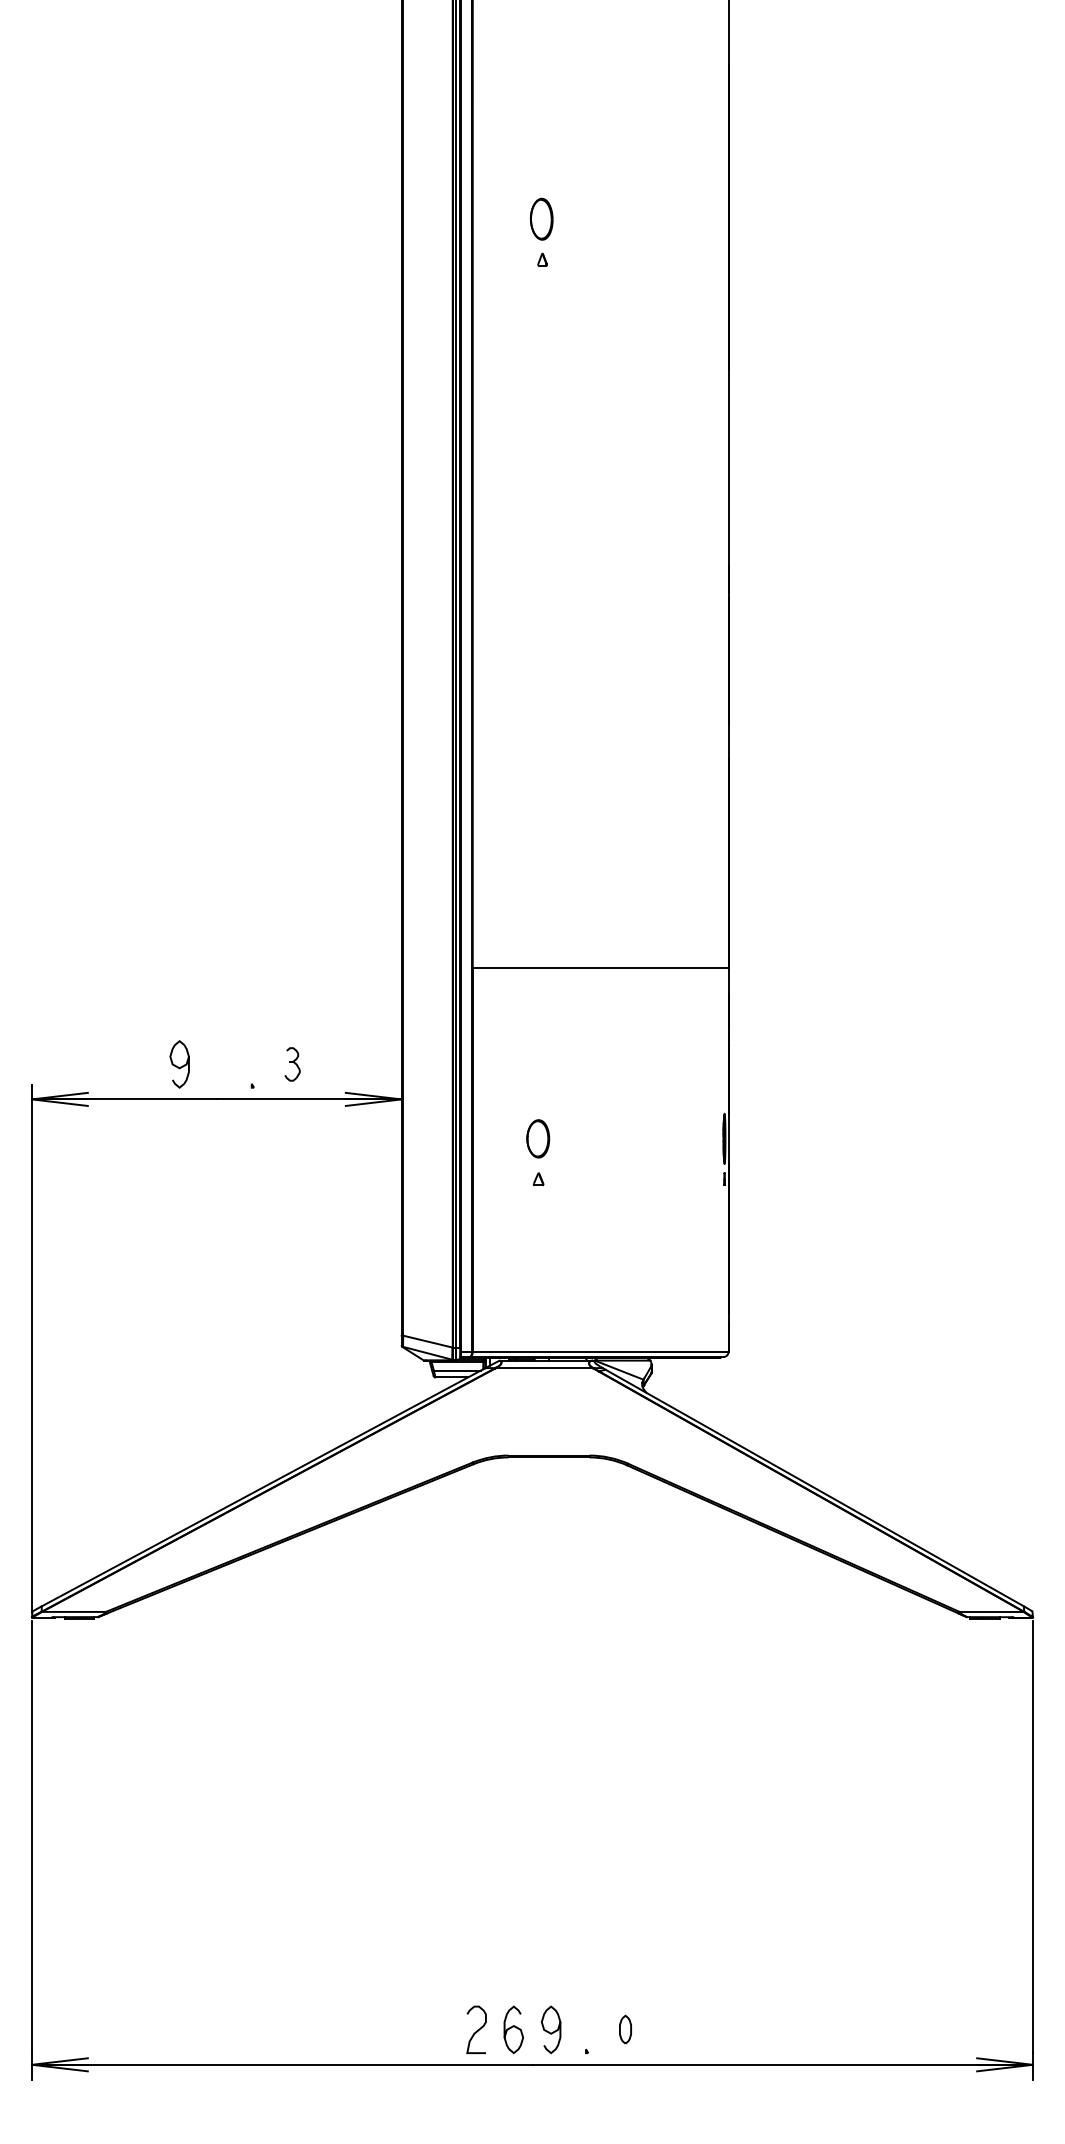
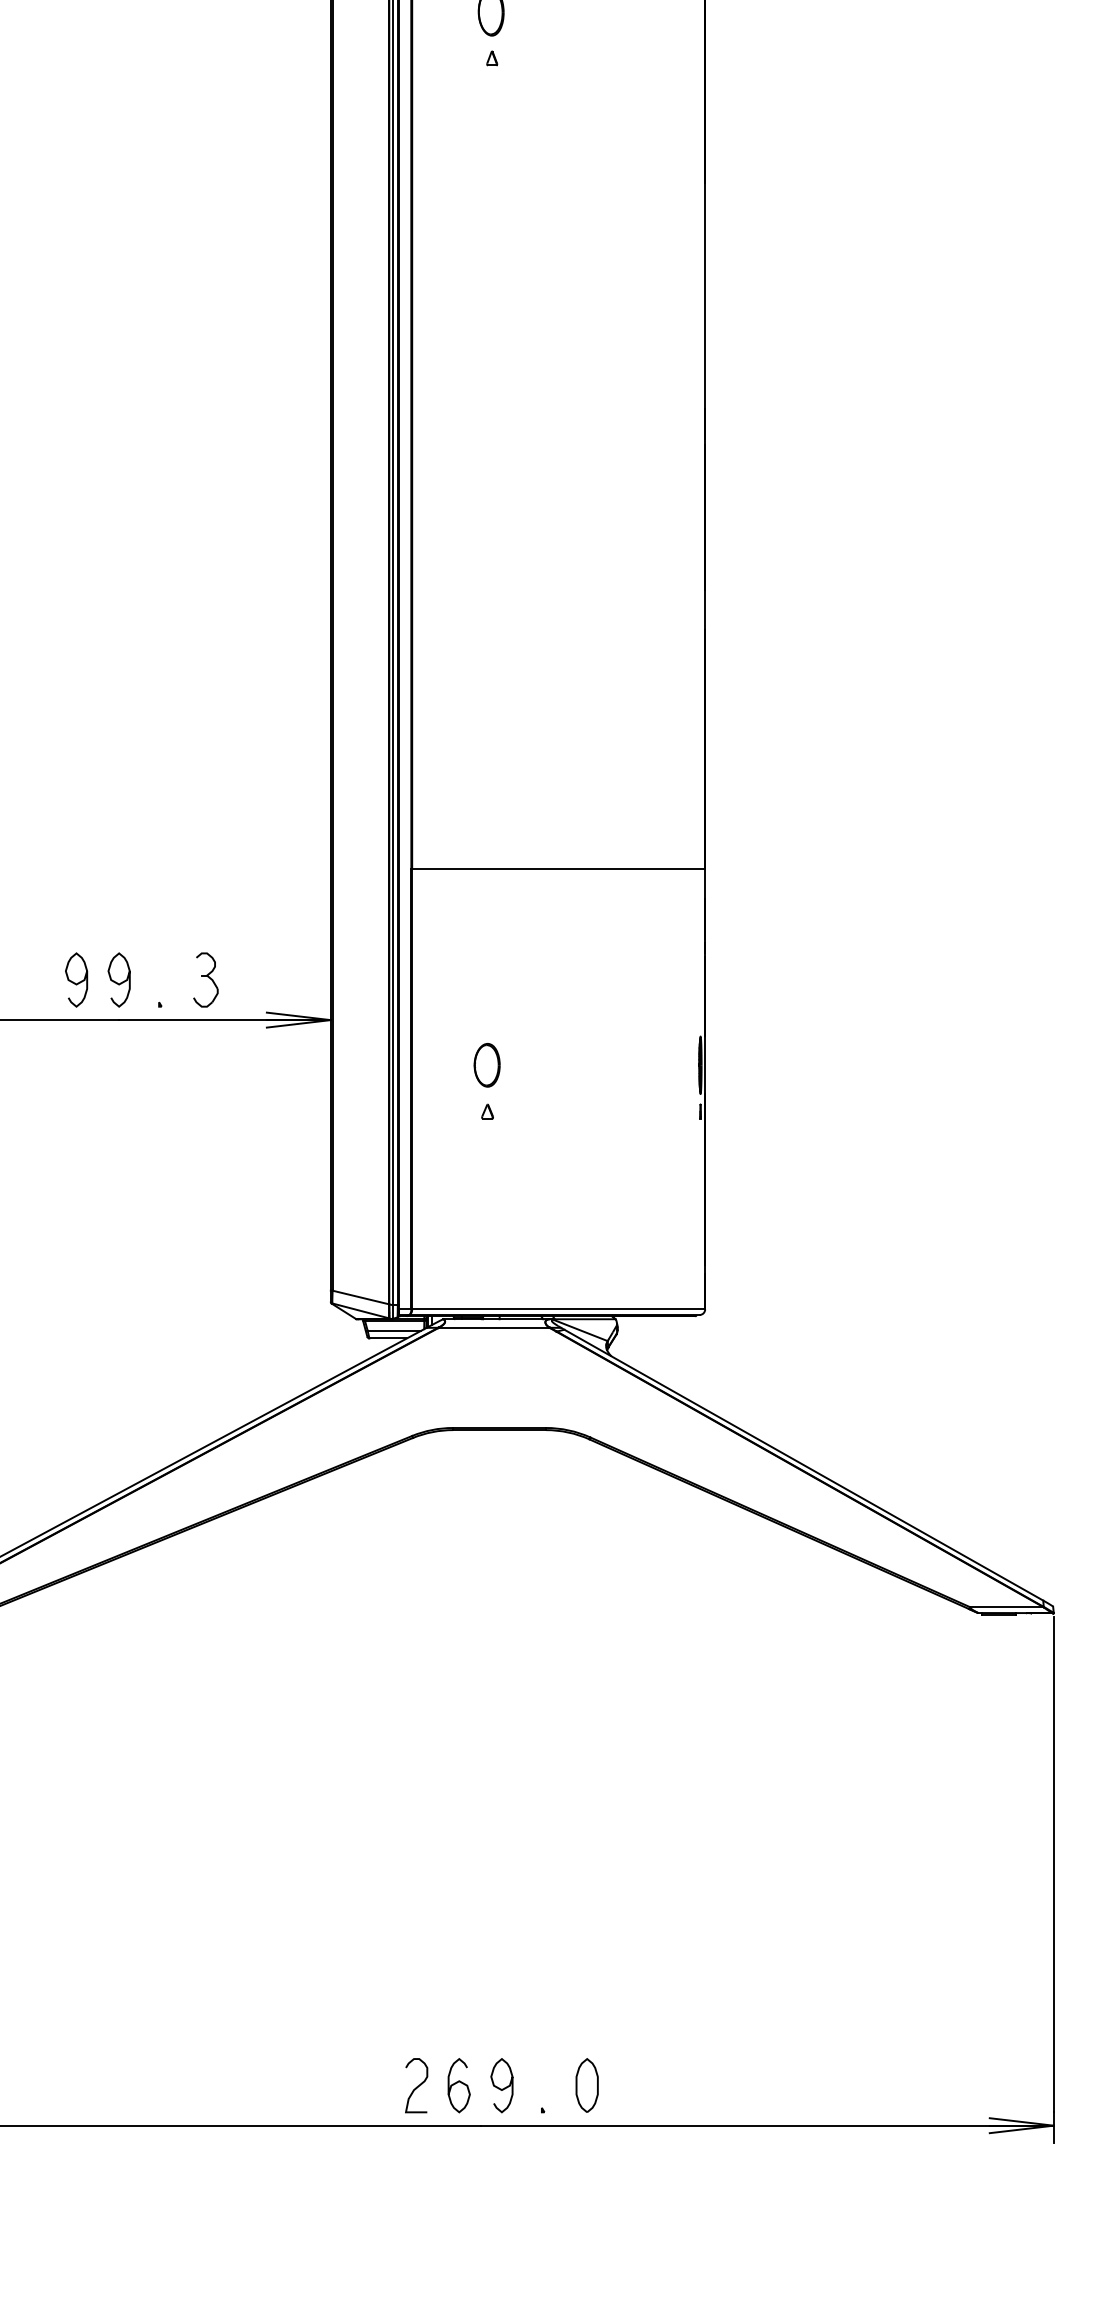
part: (292, 1064) -> (205, 980), size x1.43
curve: (214, 1065) -> (116, 981), added
part: (625, 2029) -> (587, 2085), size x1.67

